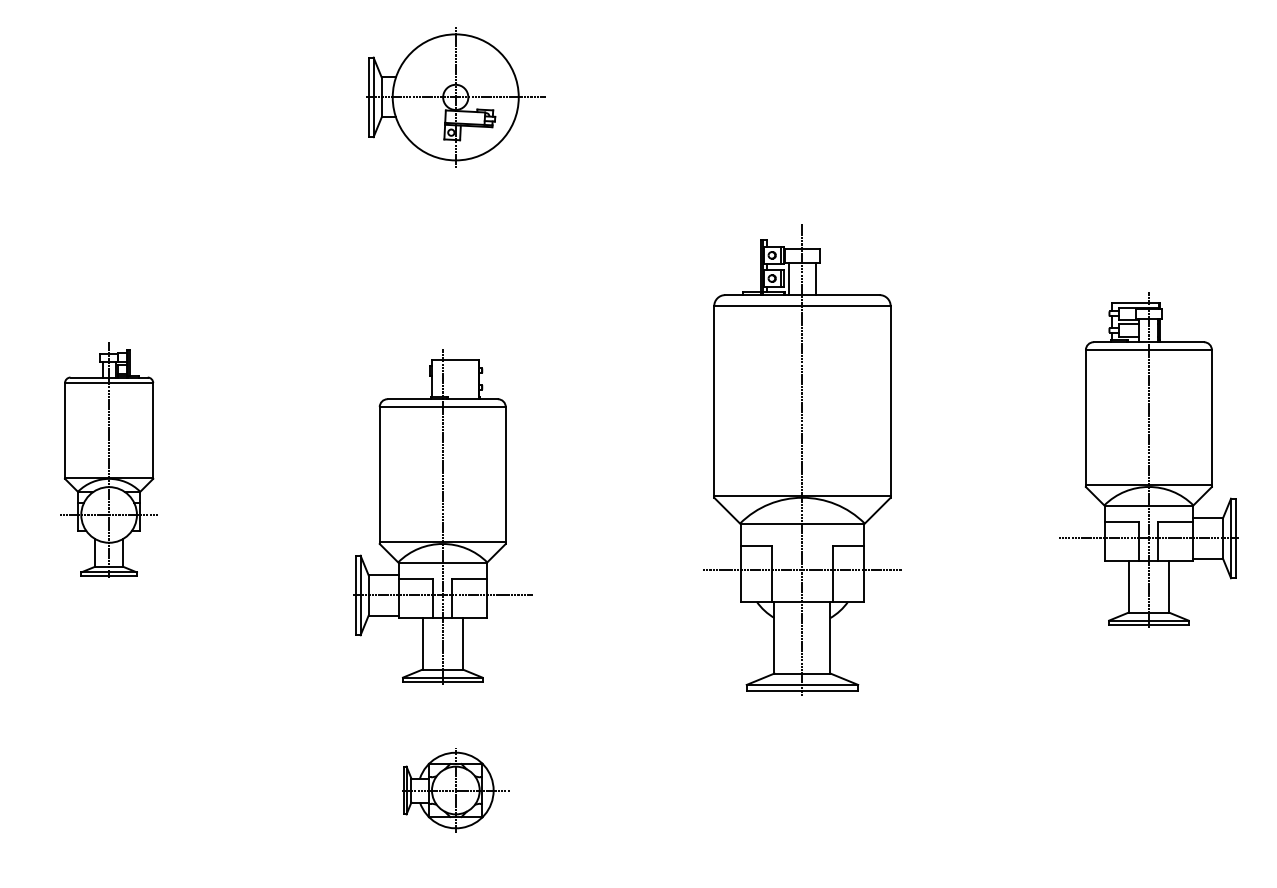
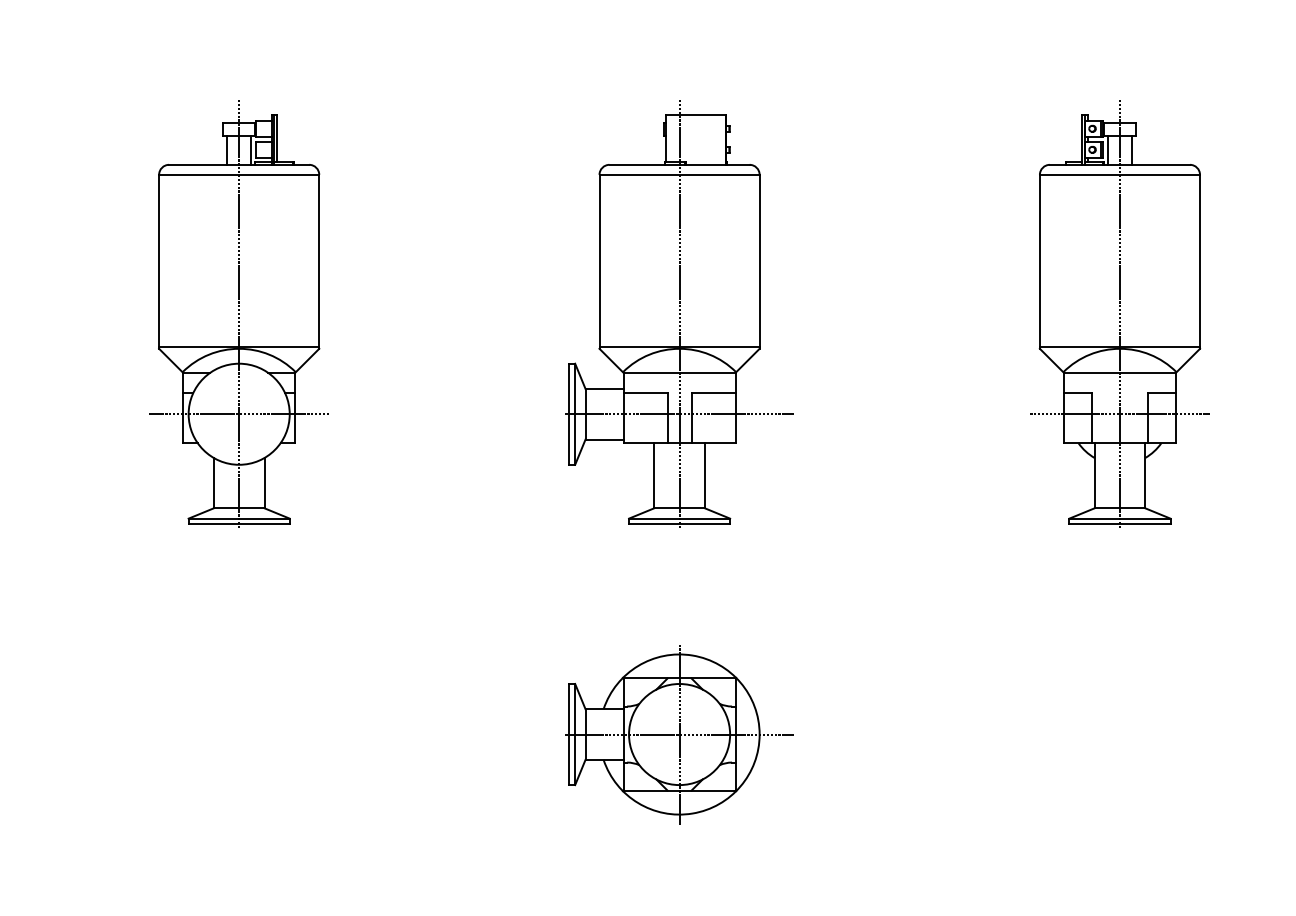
part: (108, 459) -> (238, 313), size x1.43
part: (801, 459) -> (1118, 313), size x0.71
part: (442, 516) -> (679, 313), moved
part: (455, 790) -> (679, 734), size x1.67

